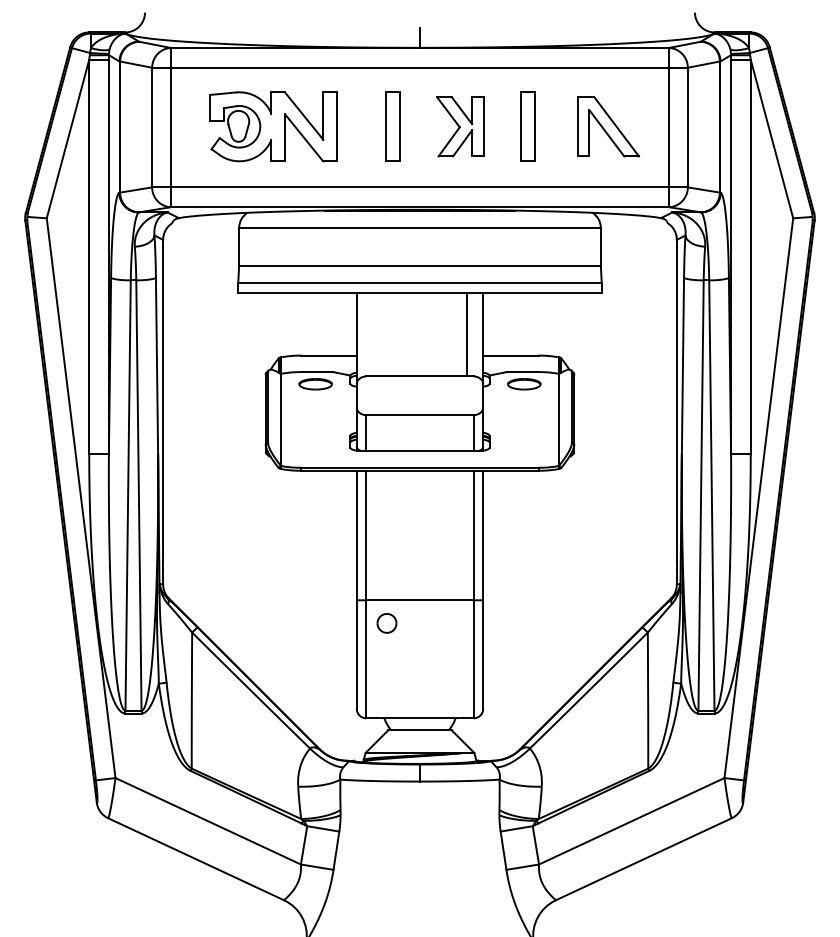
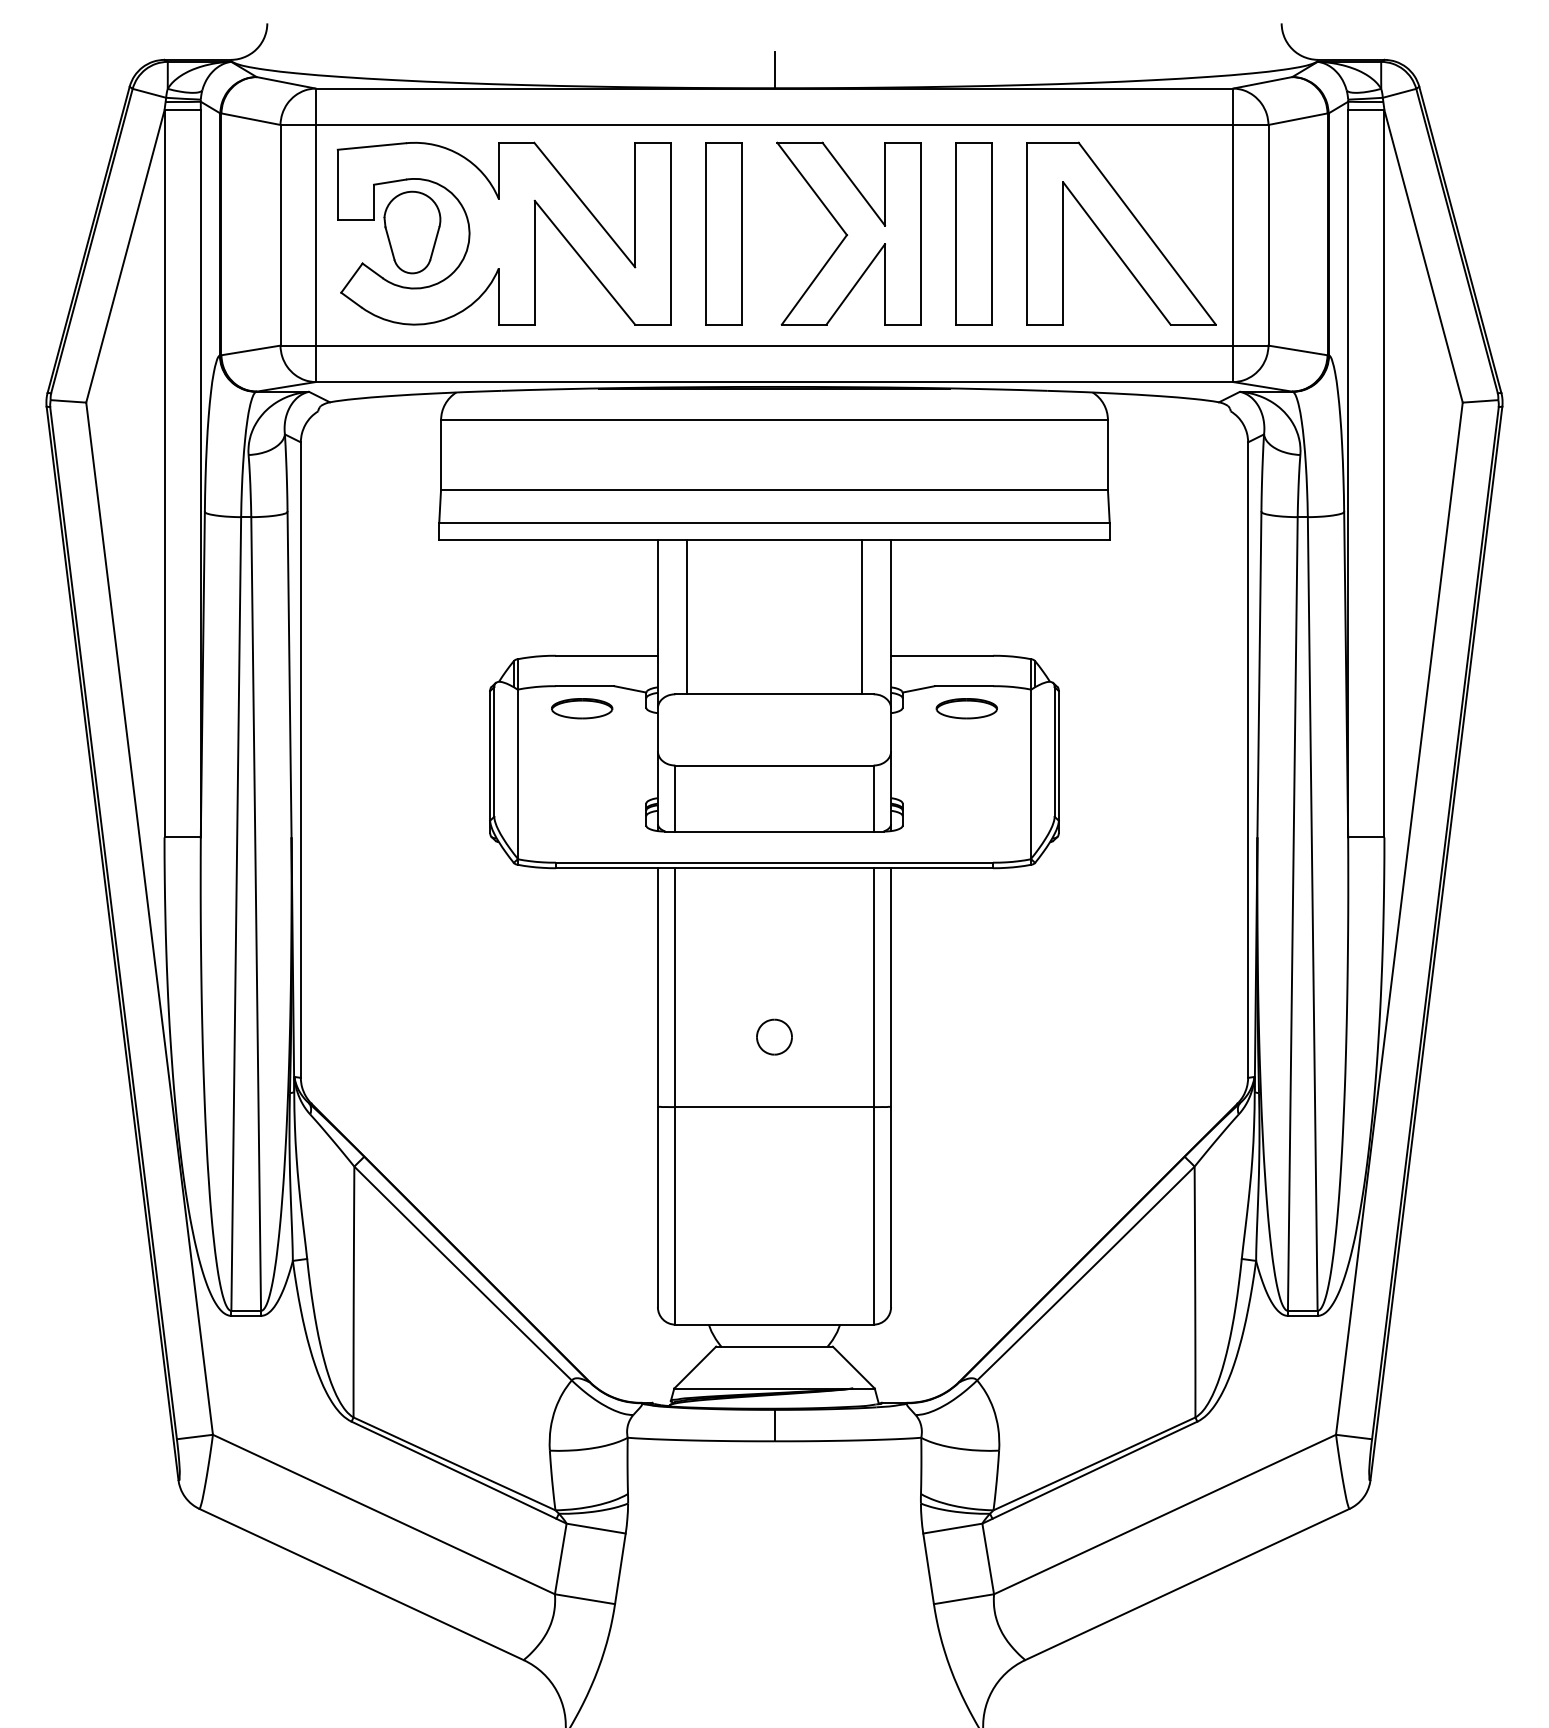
part: (273, 126) -> (504, 233), size x1.43
part: (392, 126) -> (723, 233), size x1.43
part: (460, 126) -> (849, 233), size x1.67
part: (527, 126) -> (972, 233), size x1.43
part: (608, 126) -> (1122, 233), size x1.67
line: (372, 334) -> (686, 616), added
part: (386, 623) -> (773, 1037), moved

